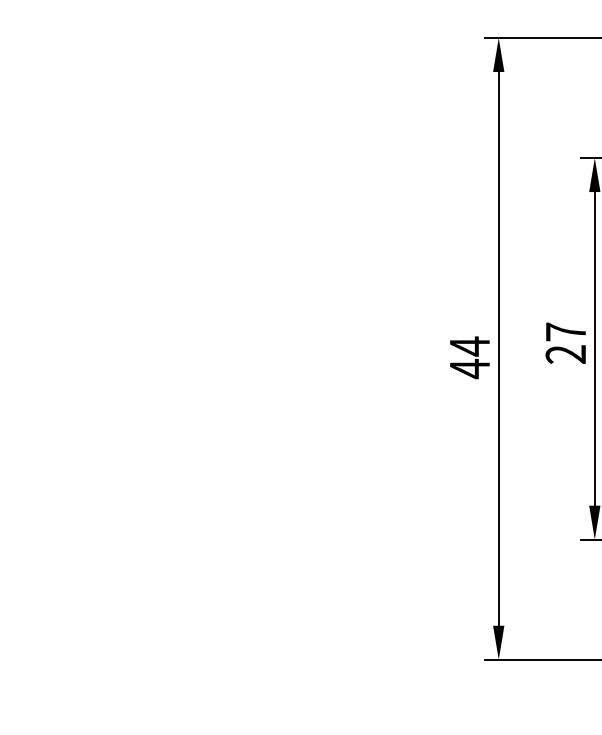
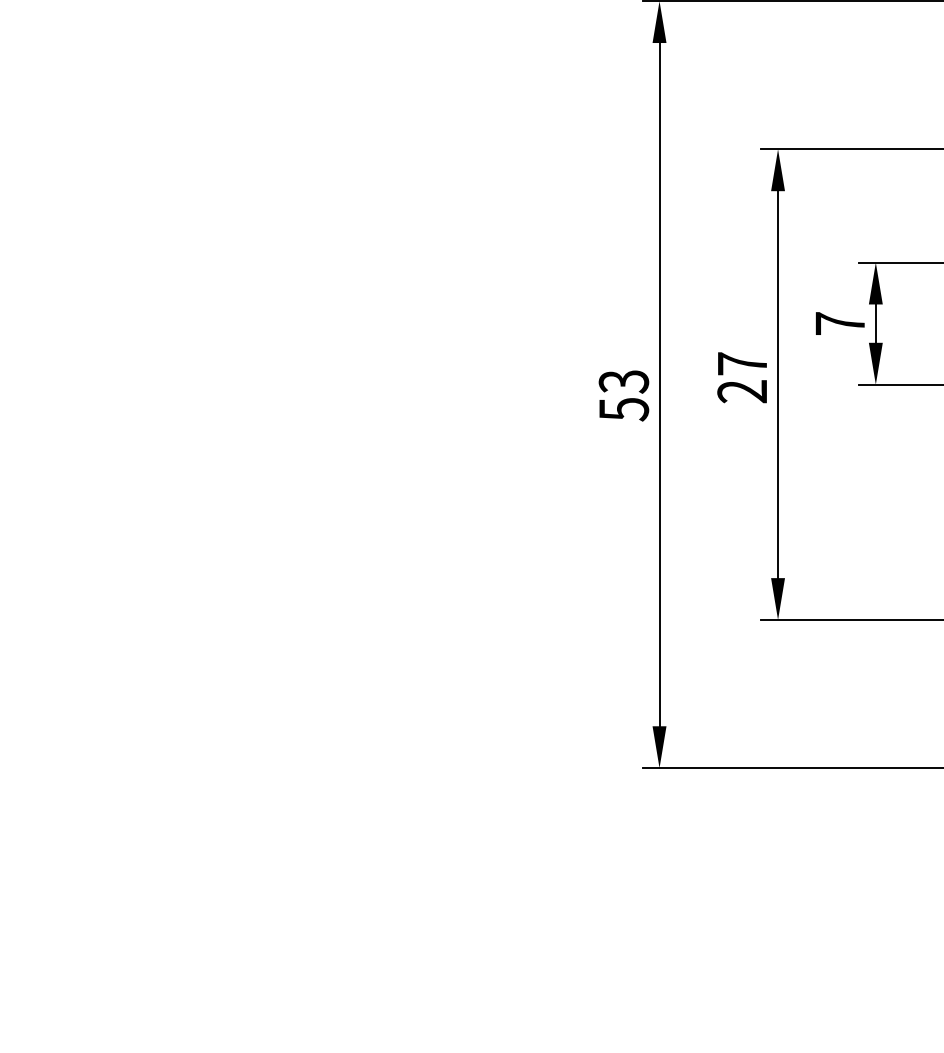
text: (469, 357) -> (623, 395), 44 -> 53

